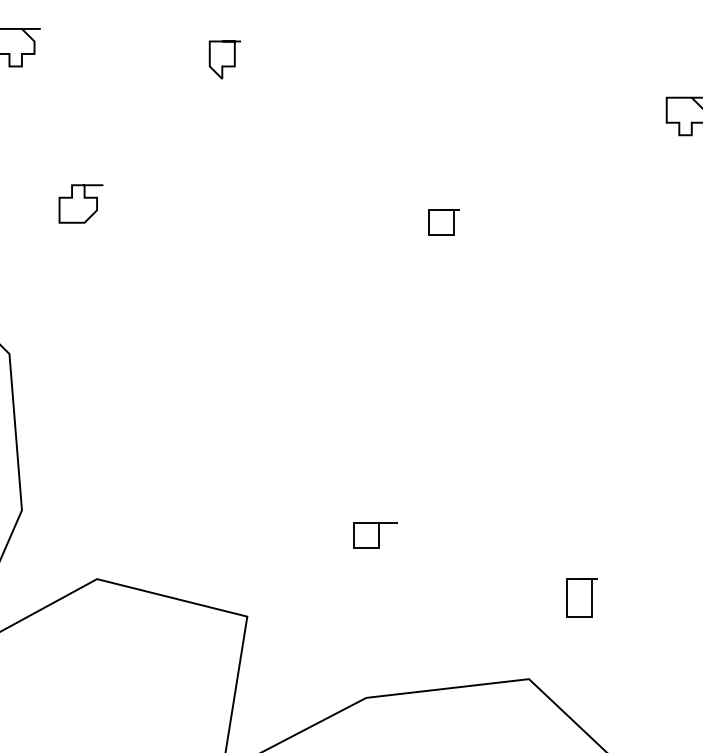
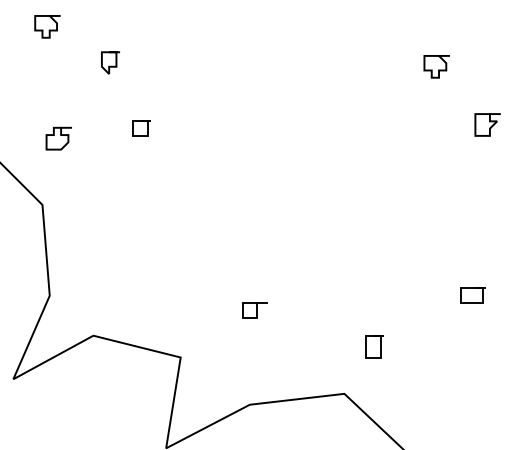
curve: (224, 64) -> (110, 65), moved
curve: (83, 198) -> (60, 135), moved
curve: (453, 222) -> (147, 128), moved

